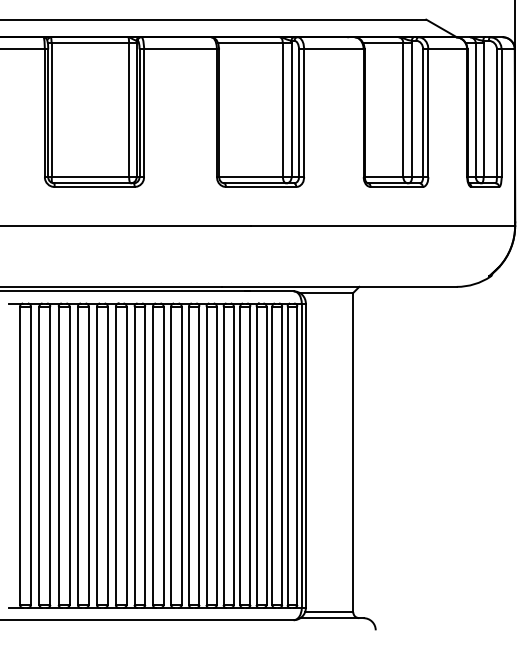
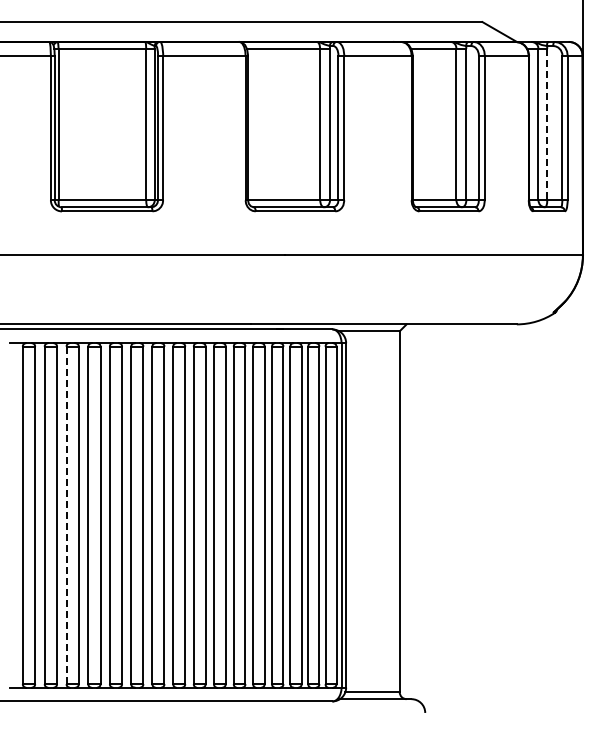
line: (483, 110) -> (547, 124), solid -> dashed
line: (58, 455) -> (66, 515), solid -> dashed

